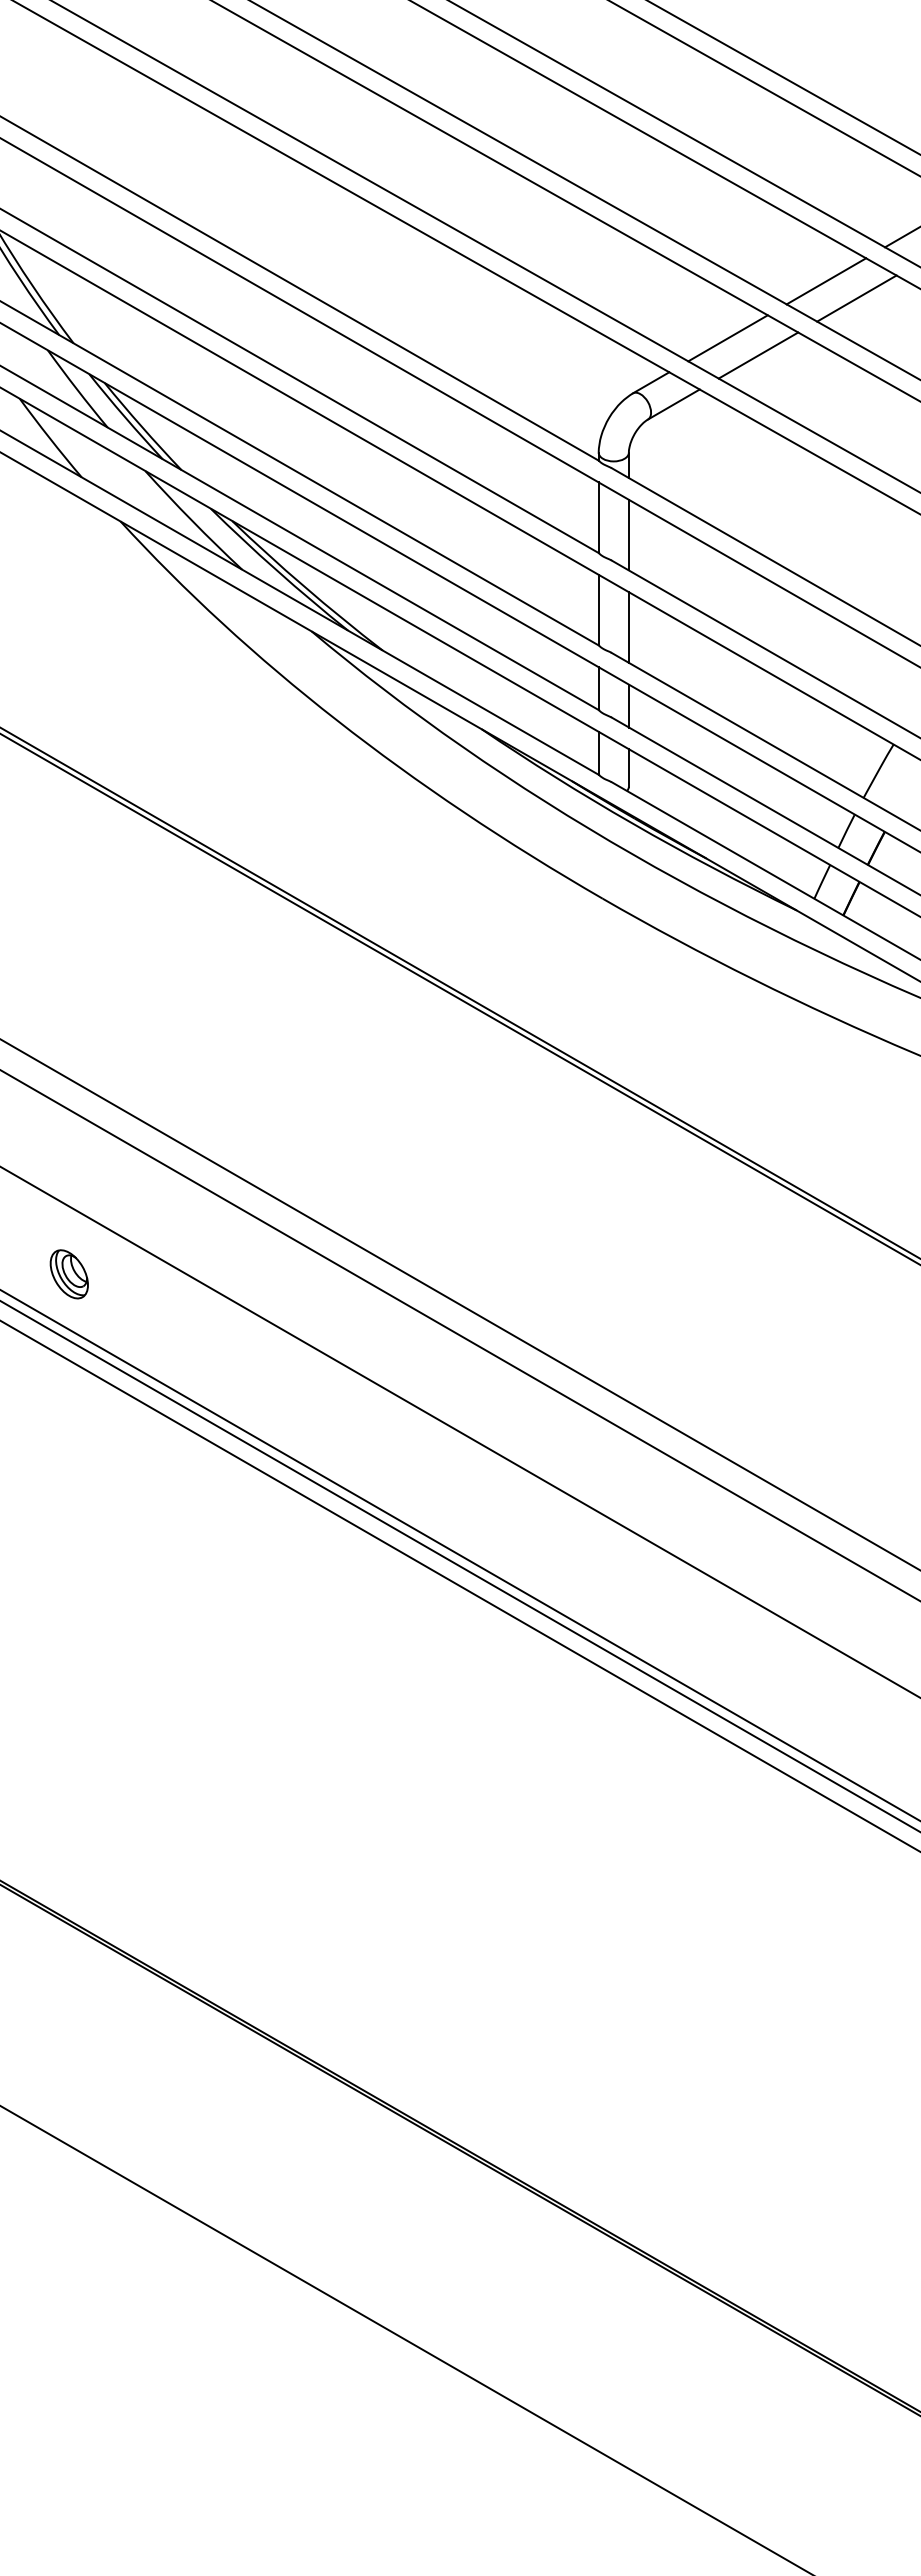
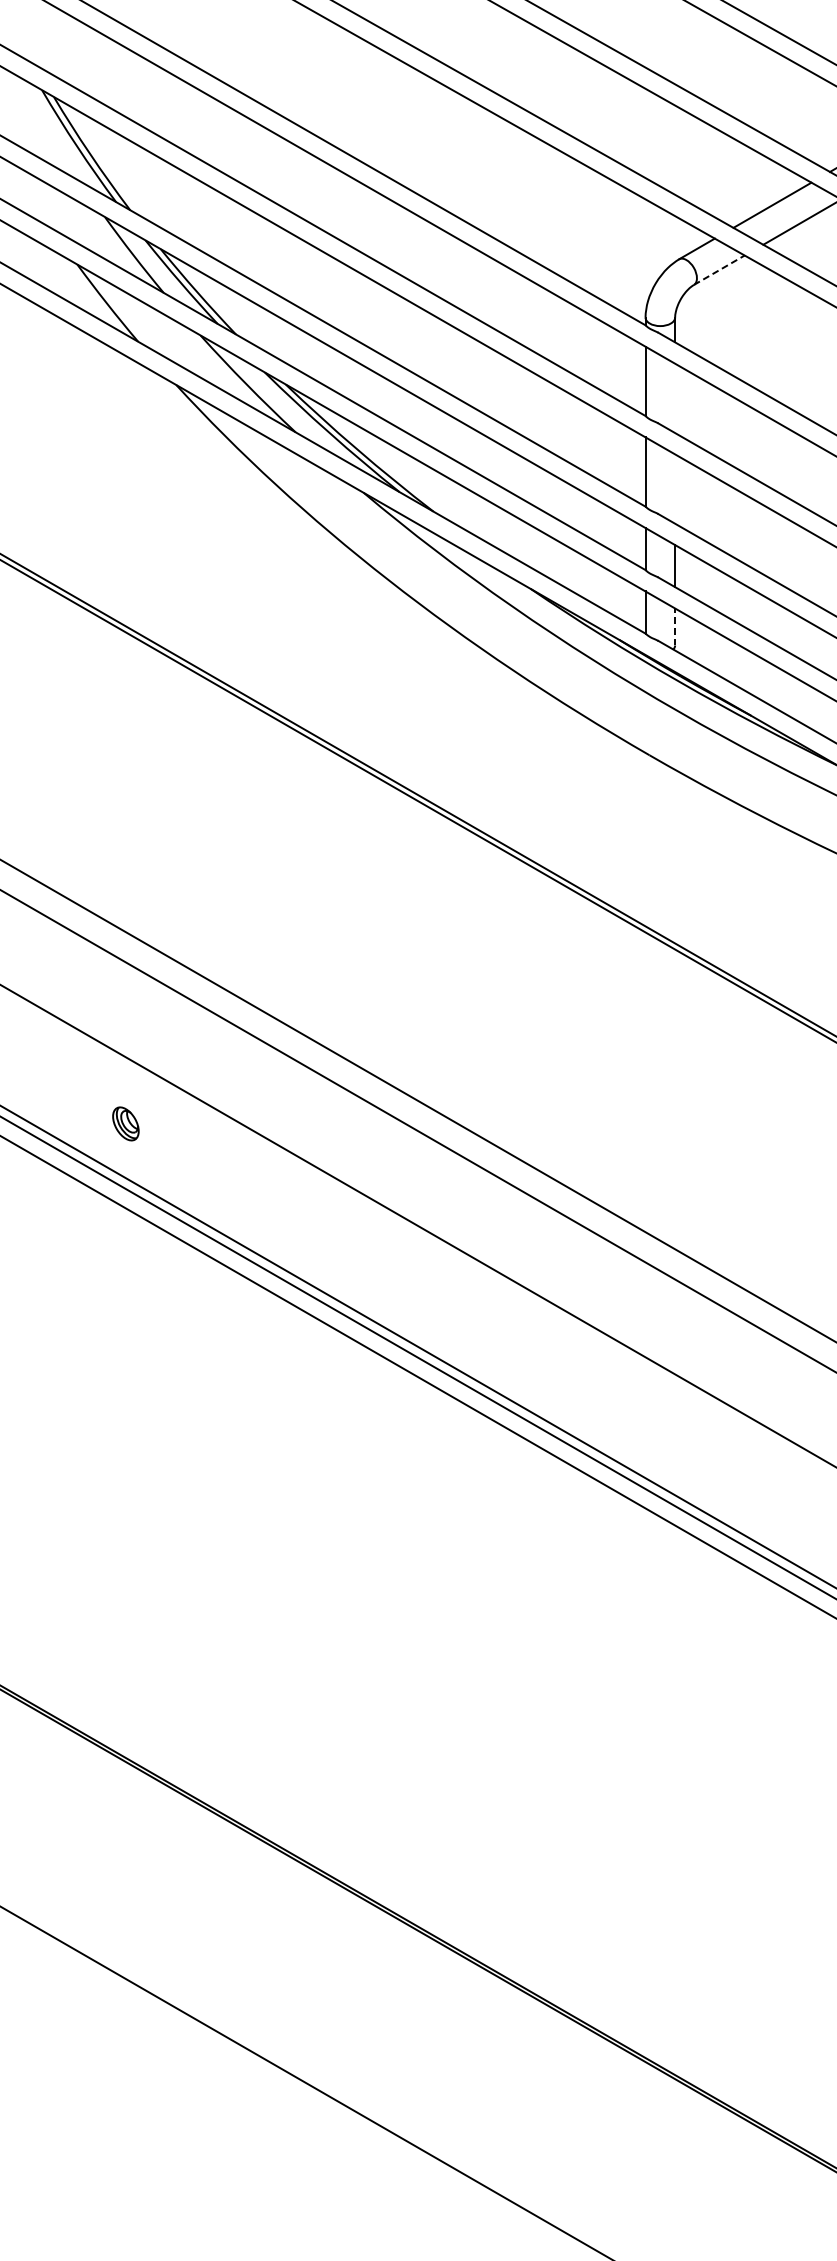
line: (673, 404) -> (718, 270), solid -> dashed
line: (628, 534) -> (674, 397), removed
line: (628, 627) -> (674, 489), removed
line: (628, 768) -> (674, 627), solid -> dashed
part: (68, 1274) -> (125, 1124), size x0.7

